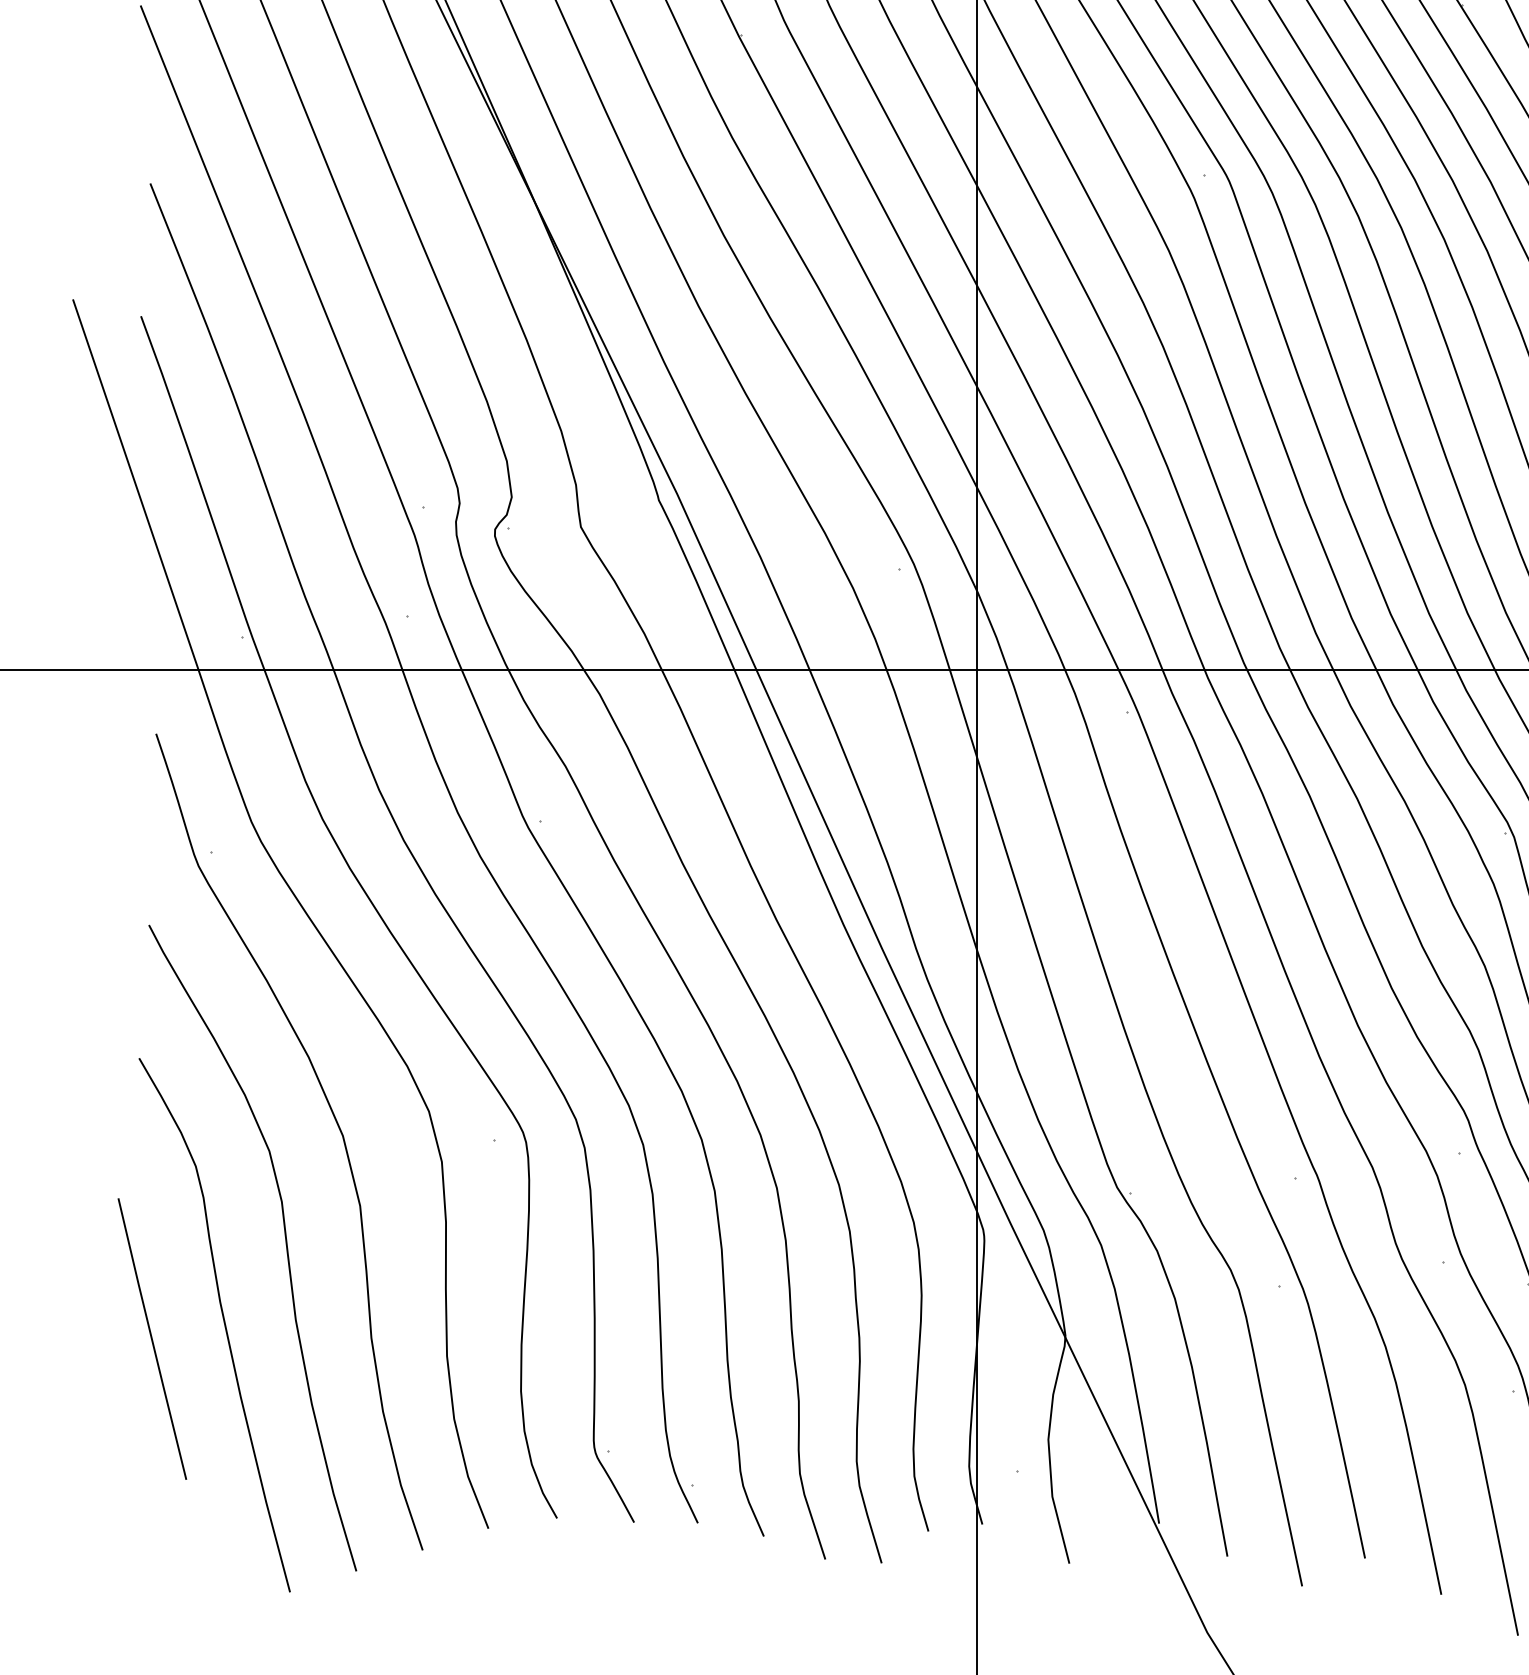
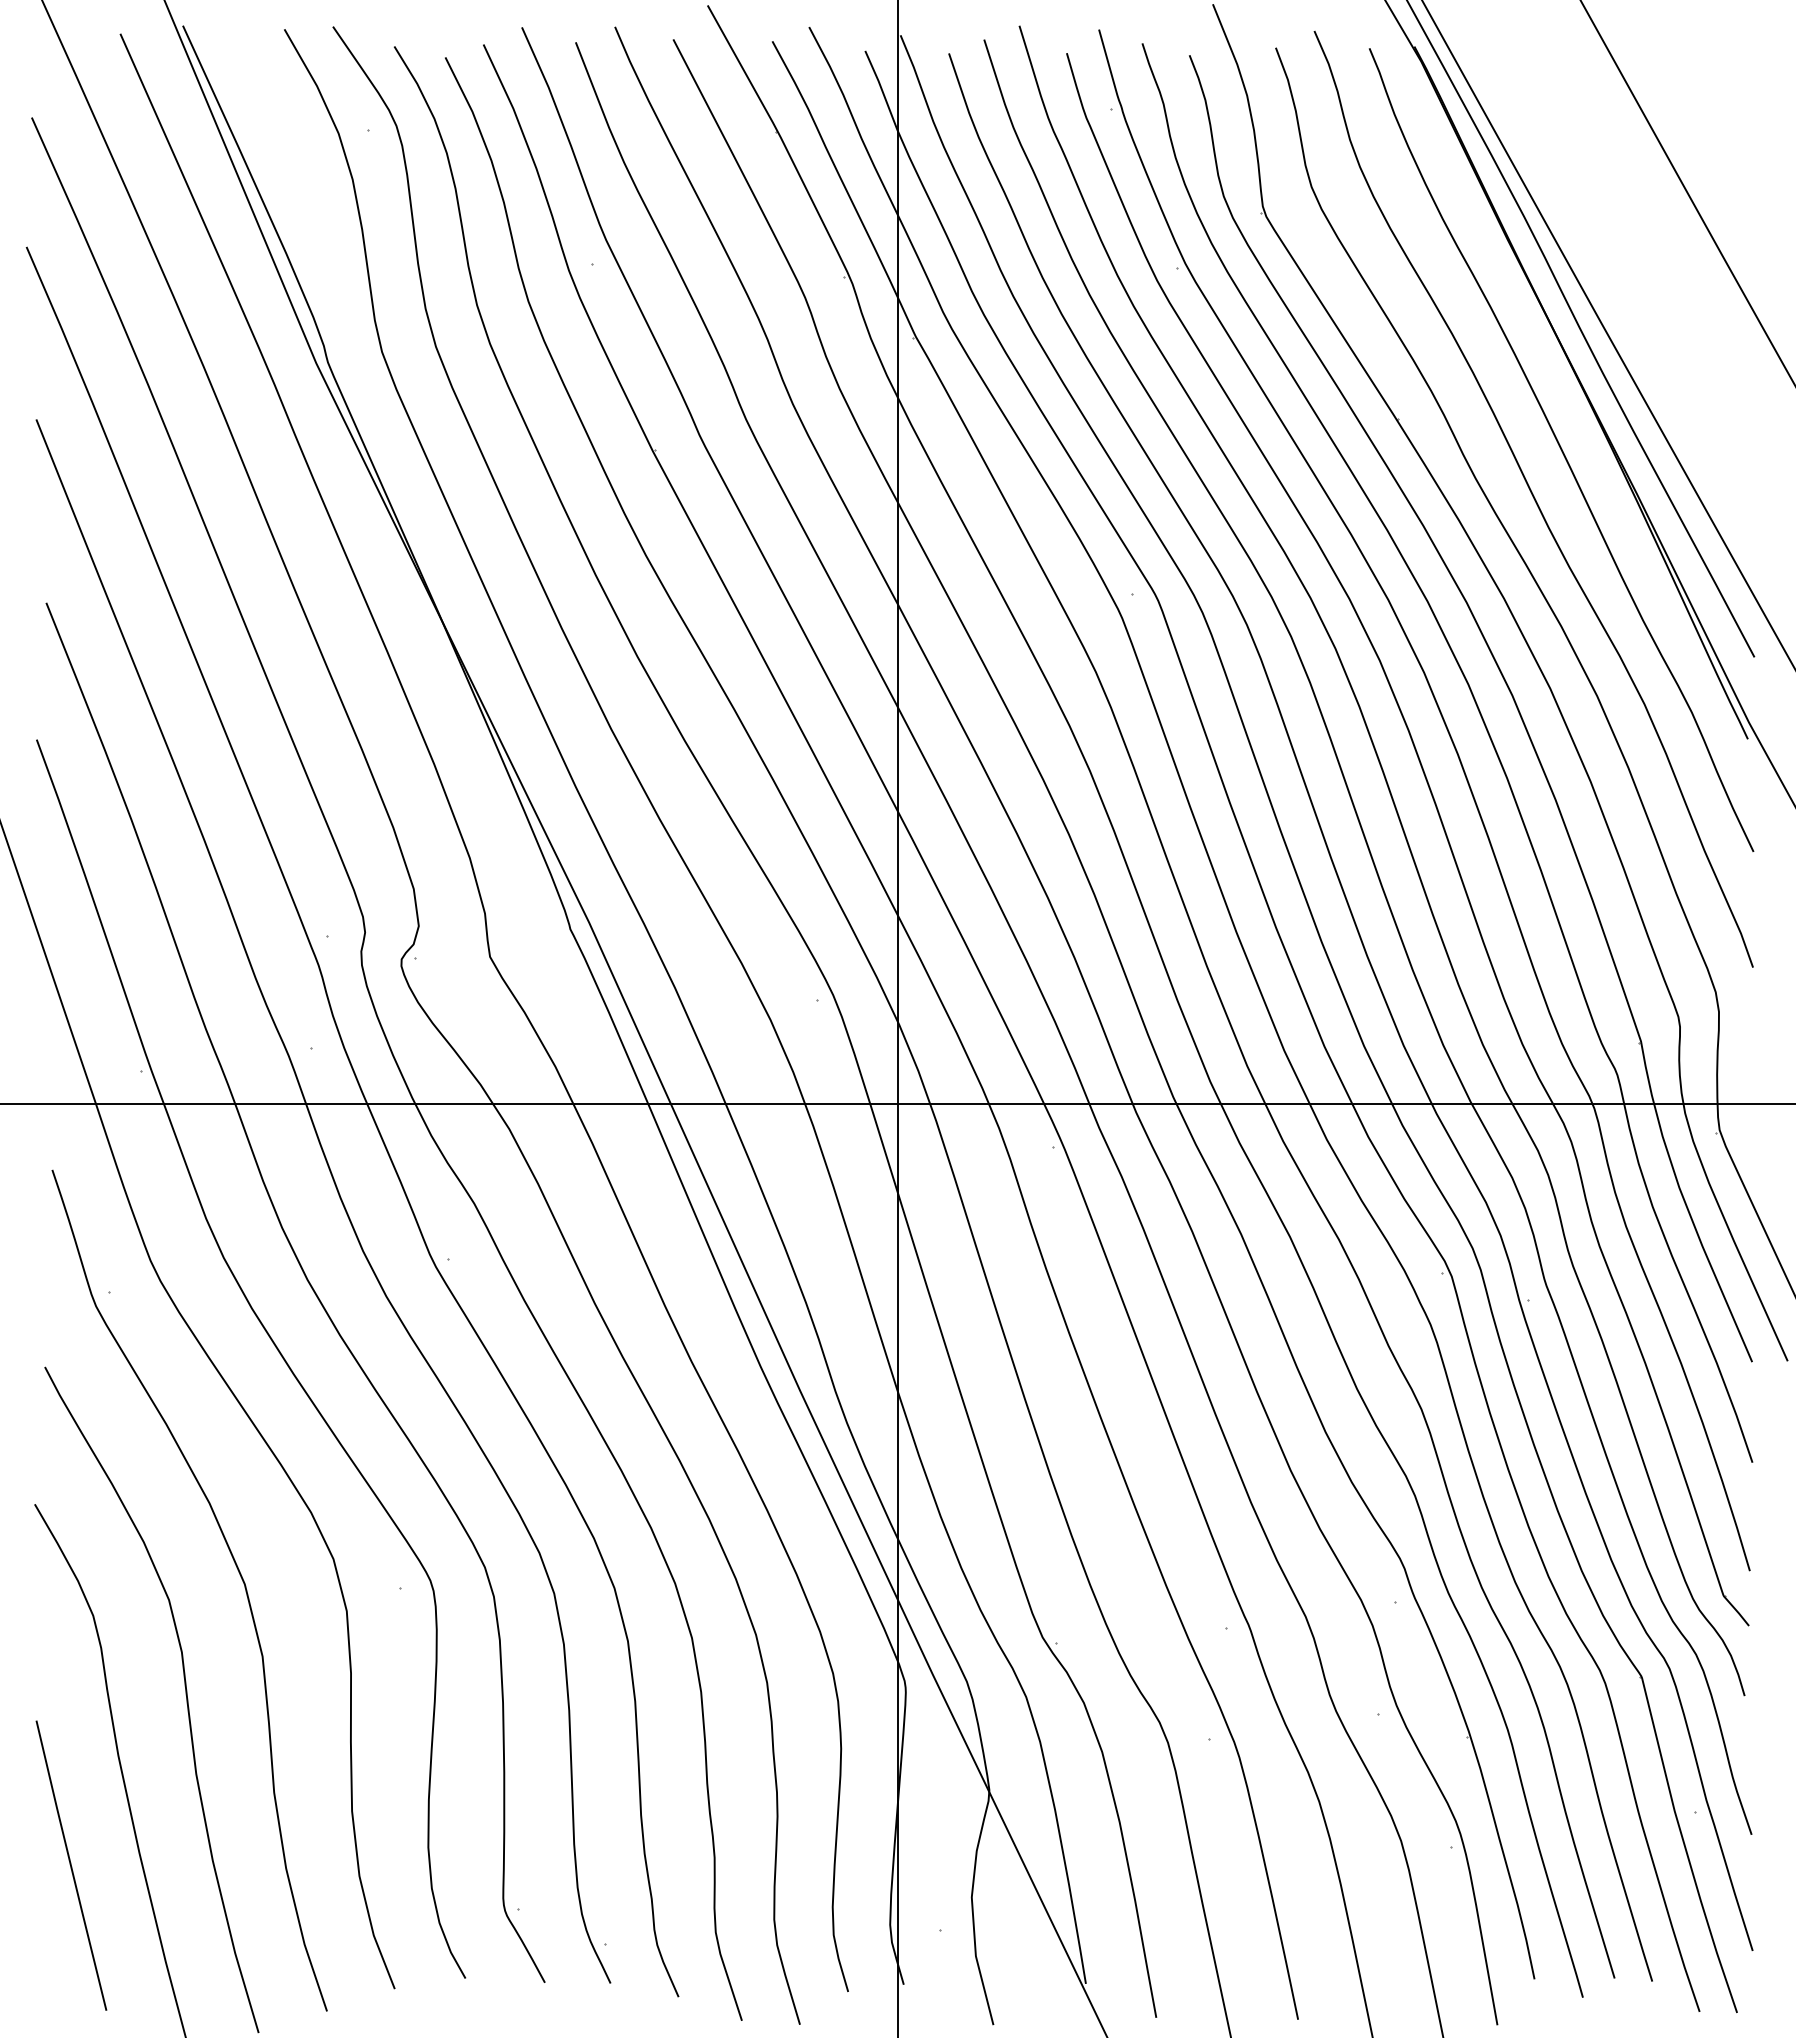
line: (152, 1338) -> (71, 1865), moved

